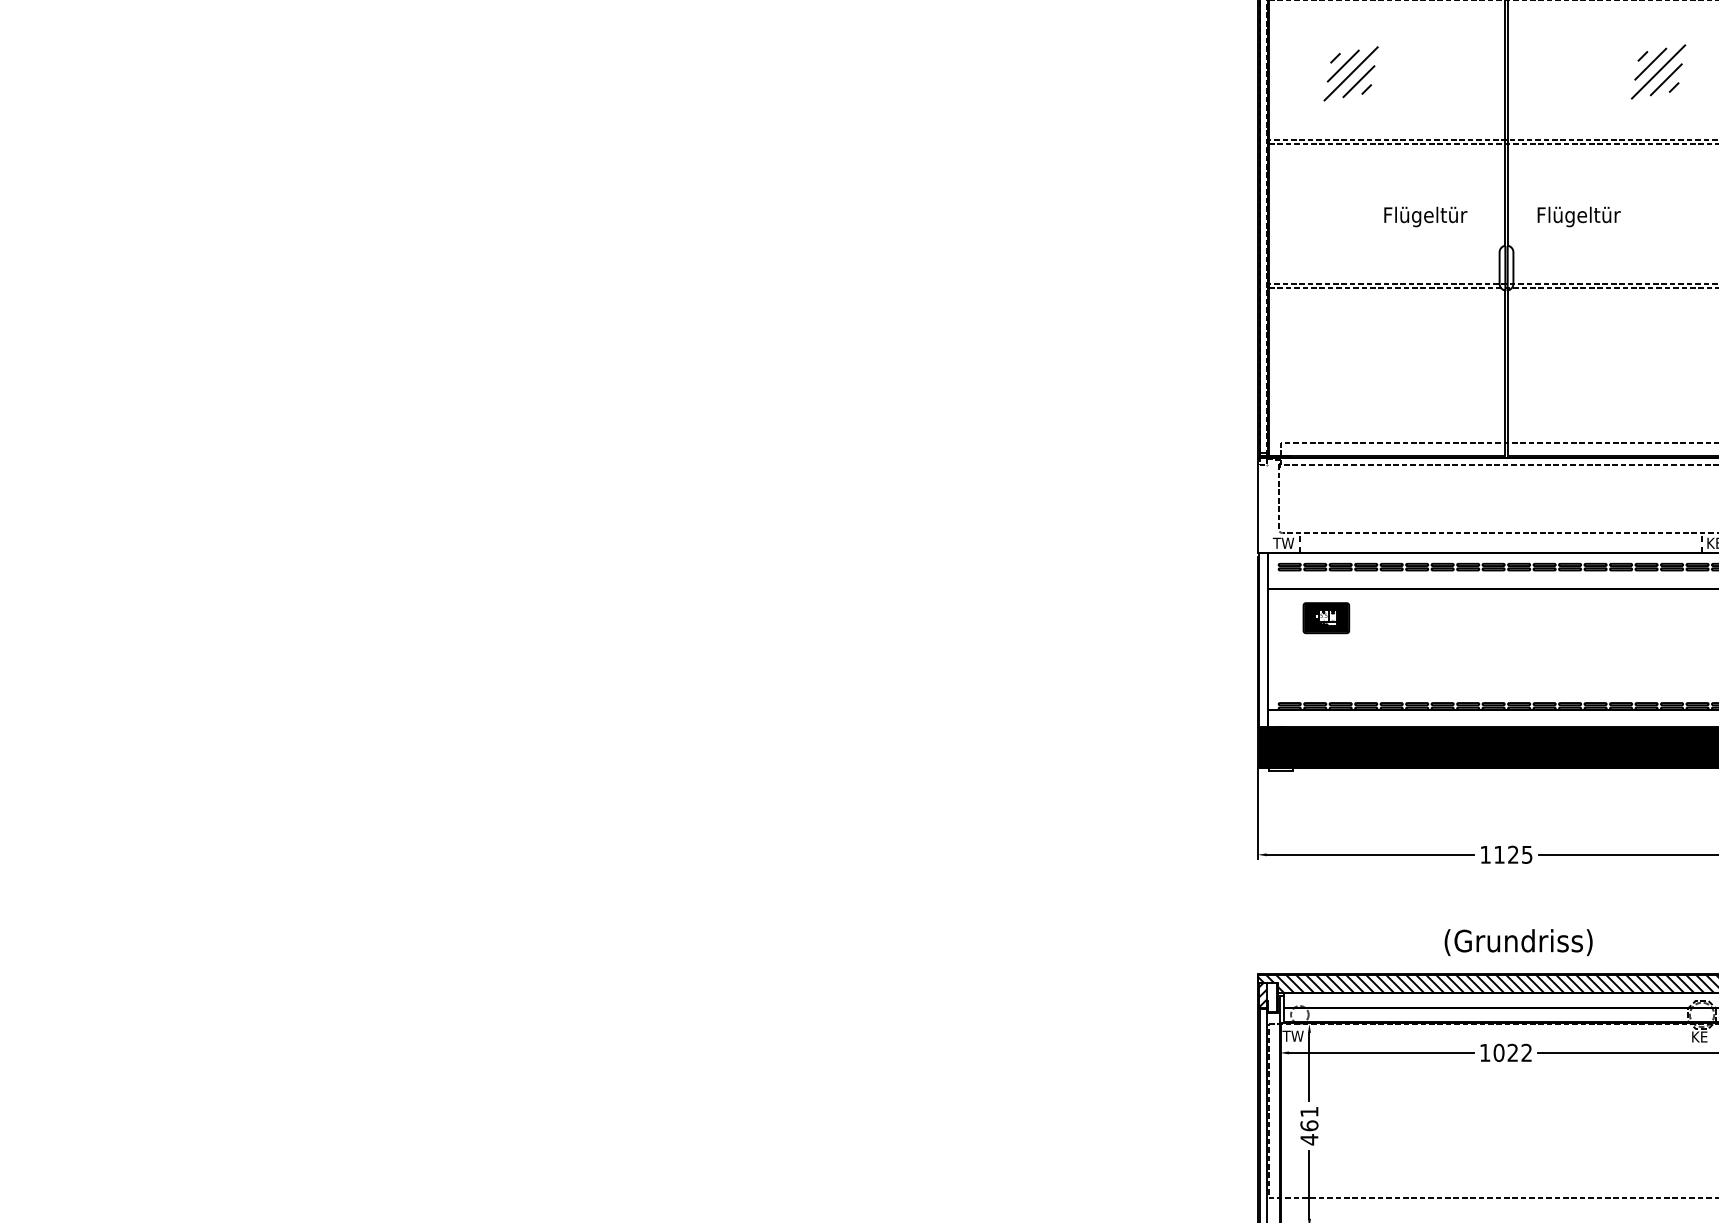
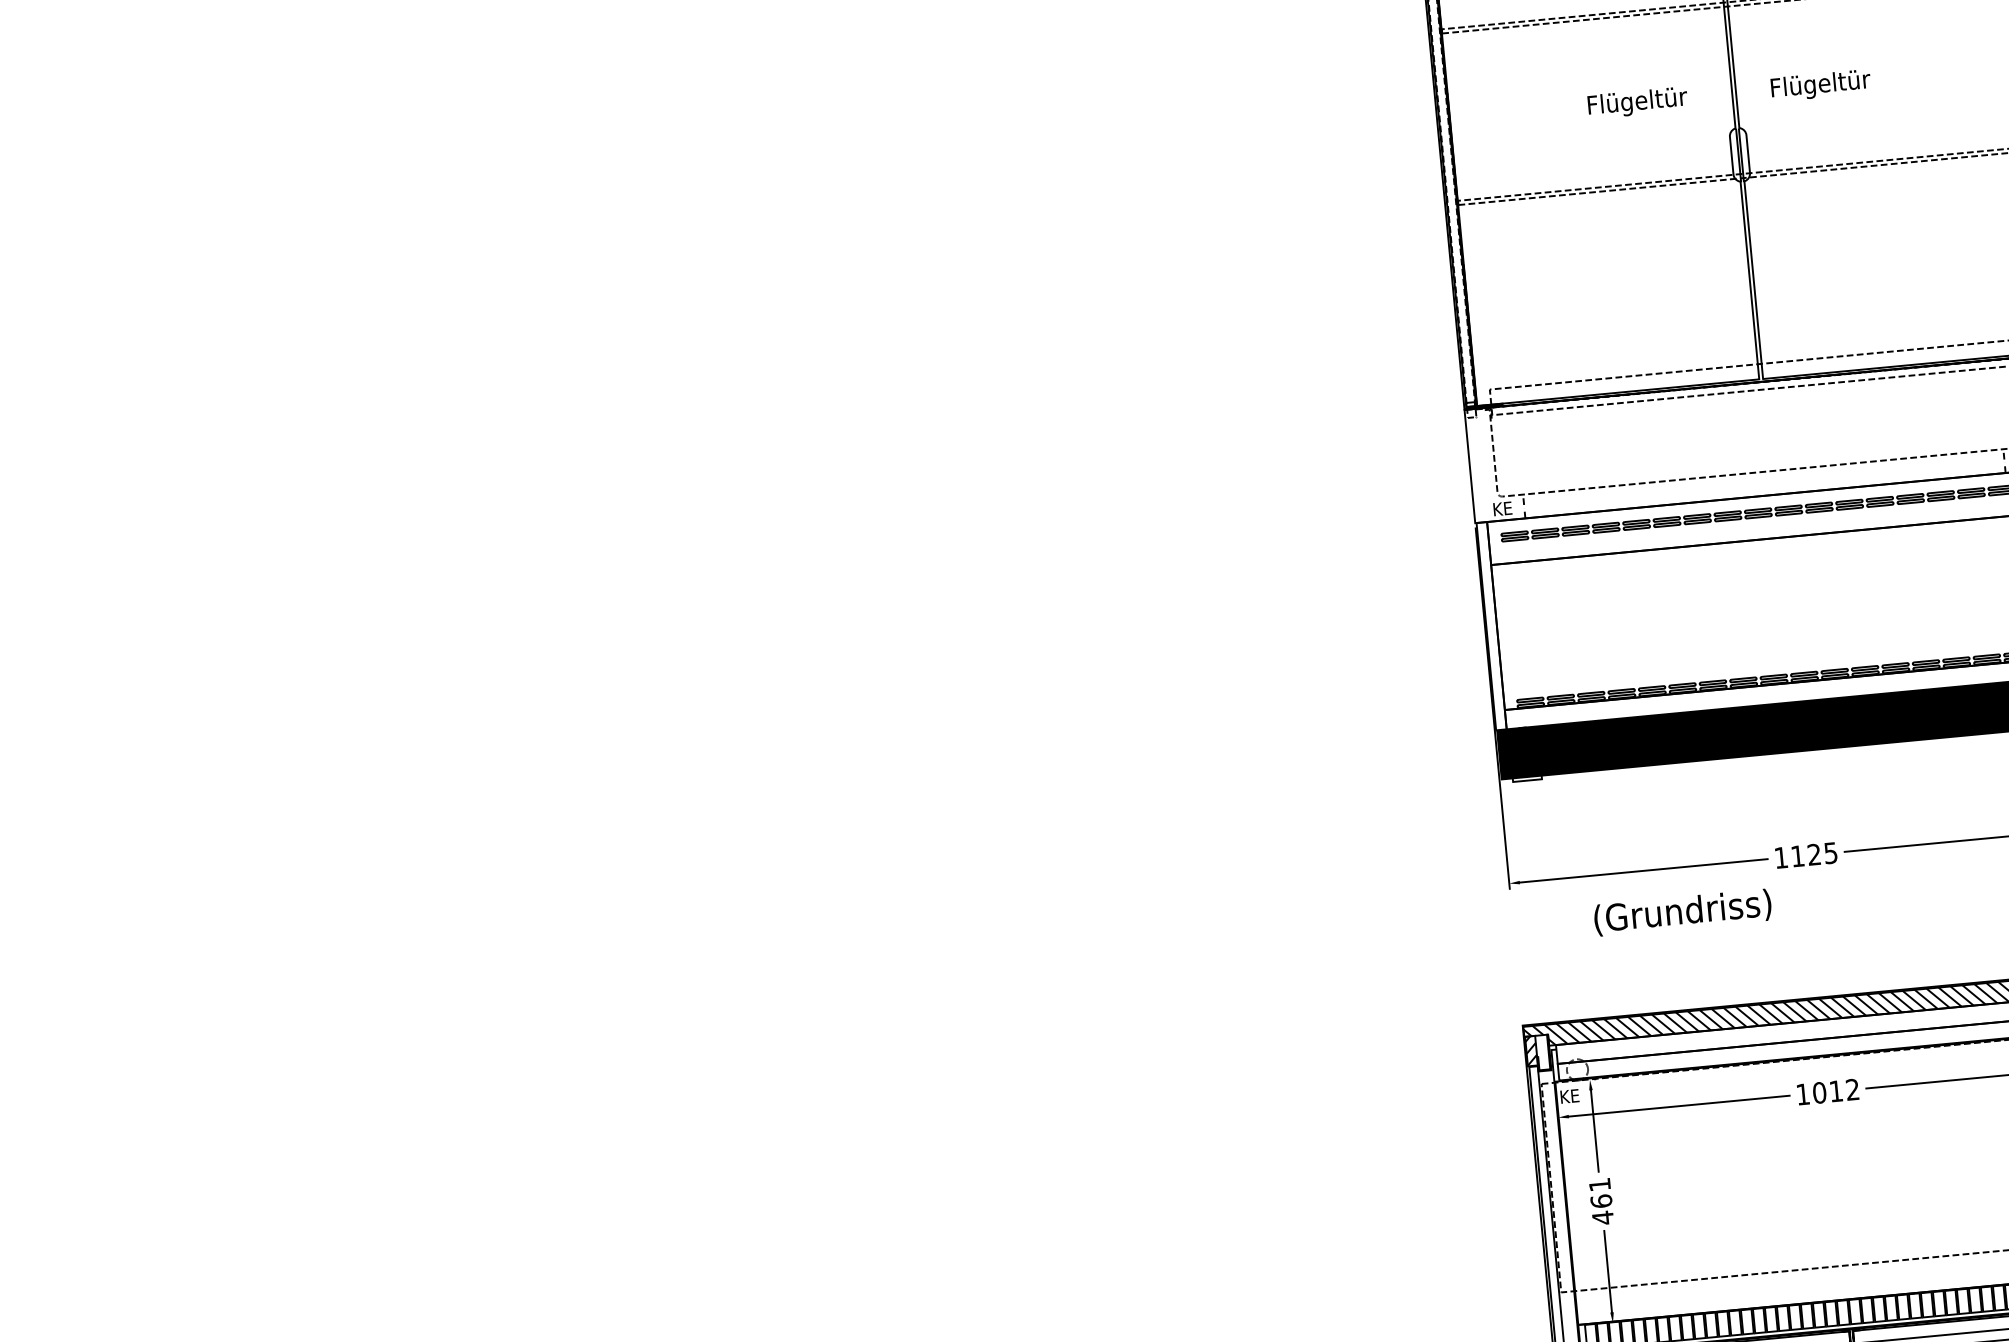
text: (1283, 542) -> (1504, 507), TW -> KE
part: (1326, 618) -> (1564, 593), removed
text: (1518, 942) -> (1682, 912), moved
text: (1292, 1035) -> (1571, 1095), TW -> KE
text: (1512, 1052) -> (1835, 1090), 1022 -> 1012

